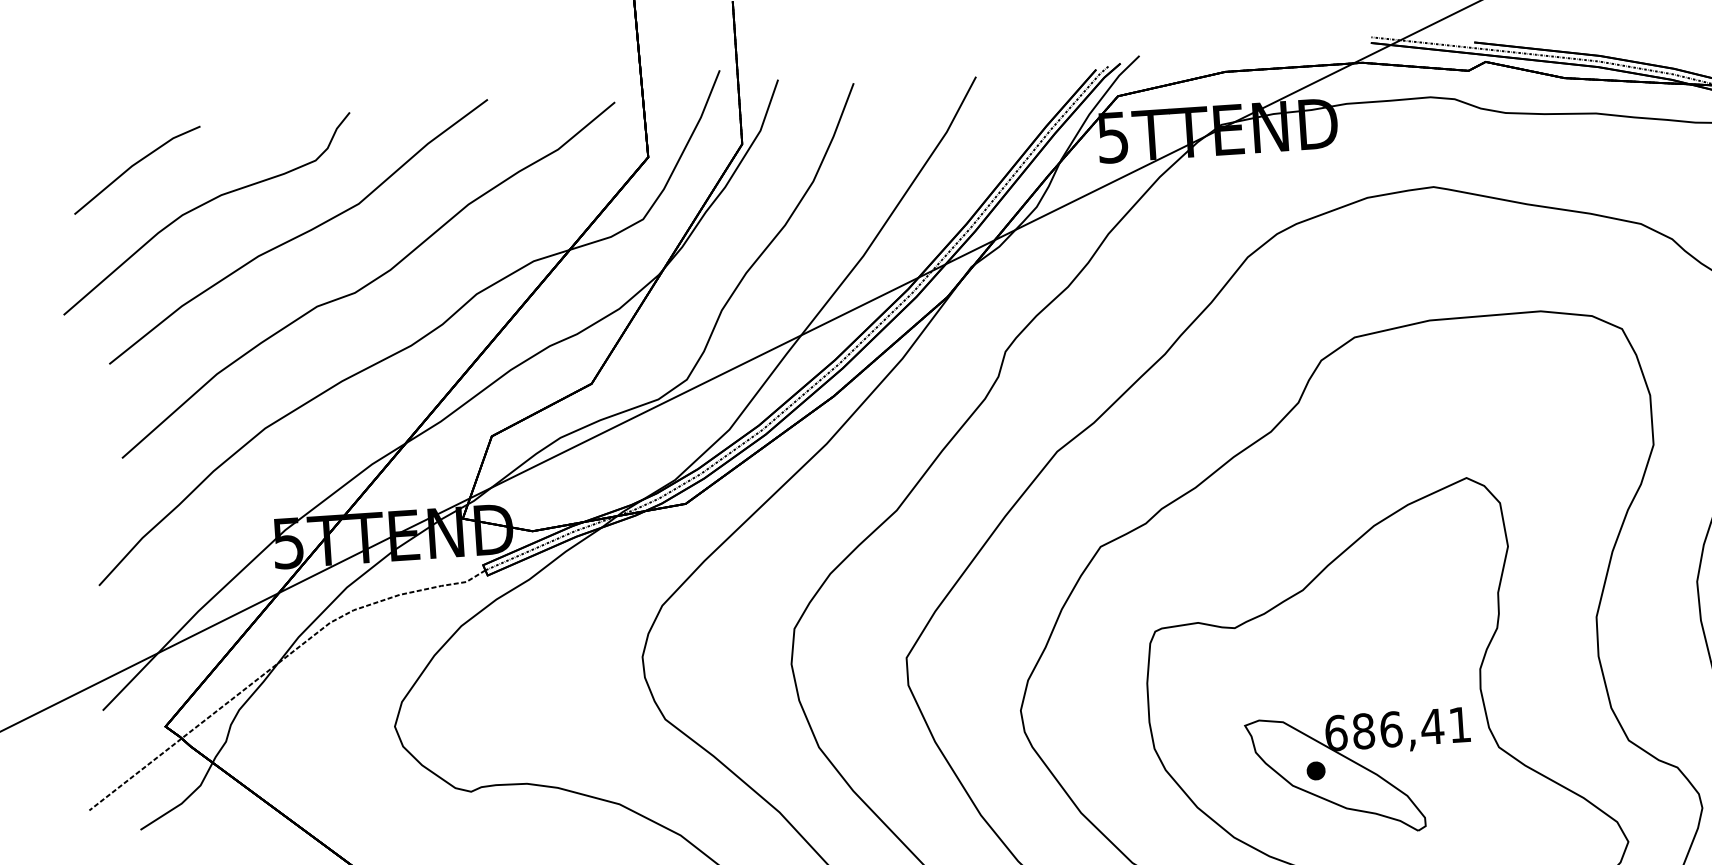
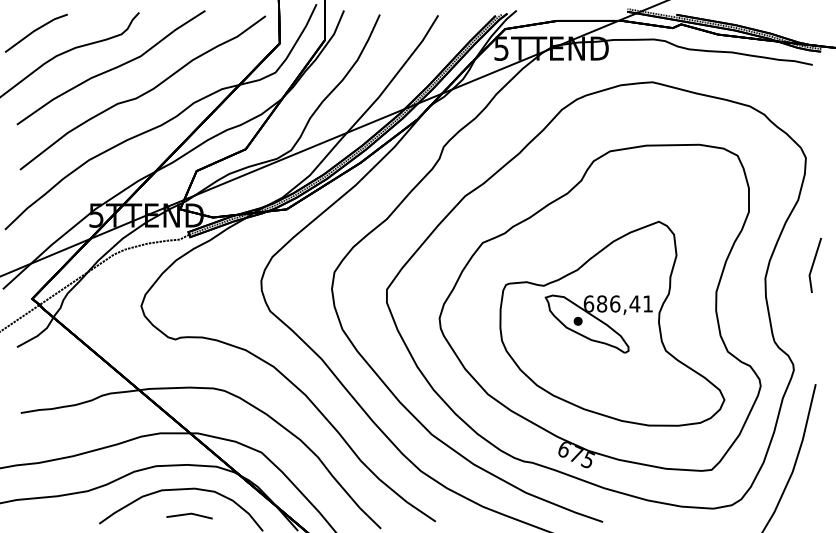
part: (1358, 772) -> (598, 323), moved

